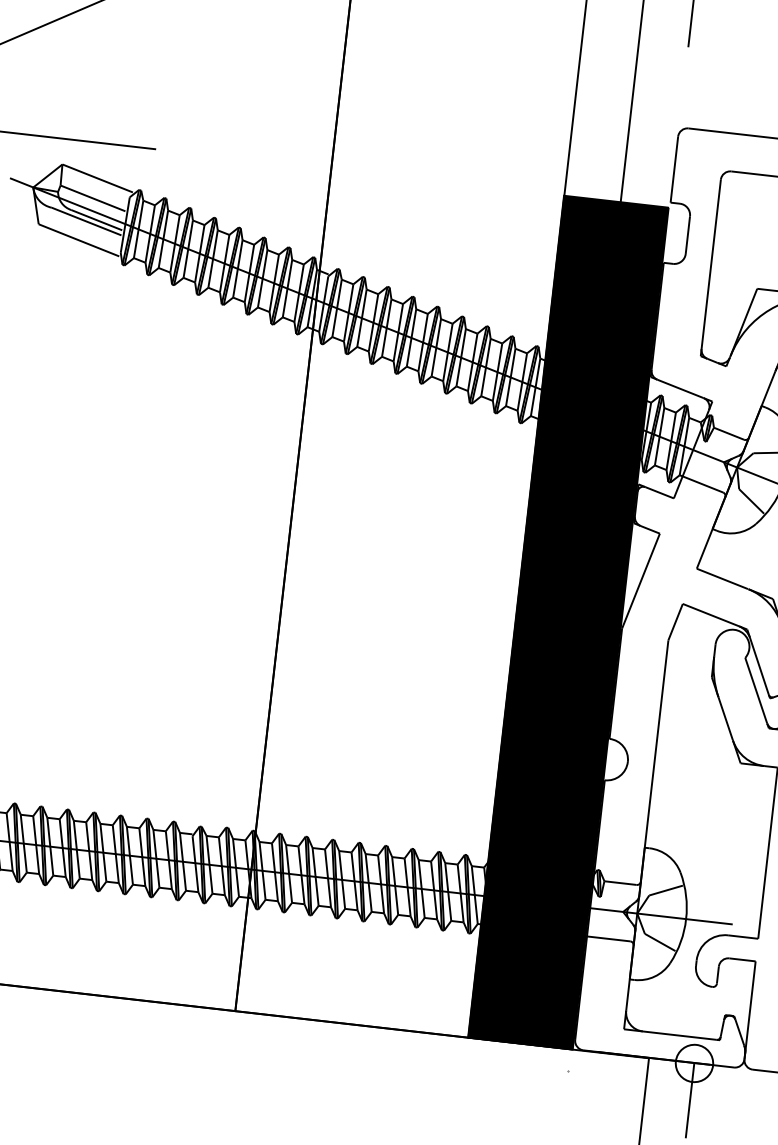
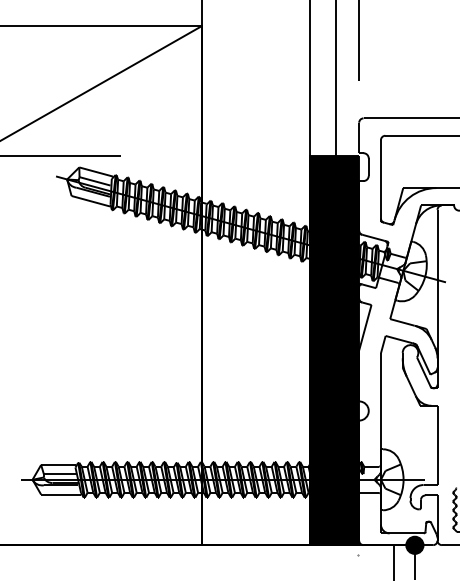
fill: (693, 1061) -> (414, 544), added

